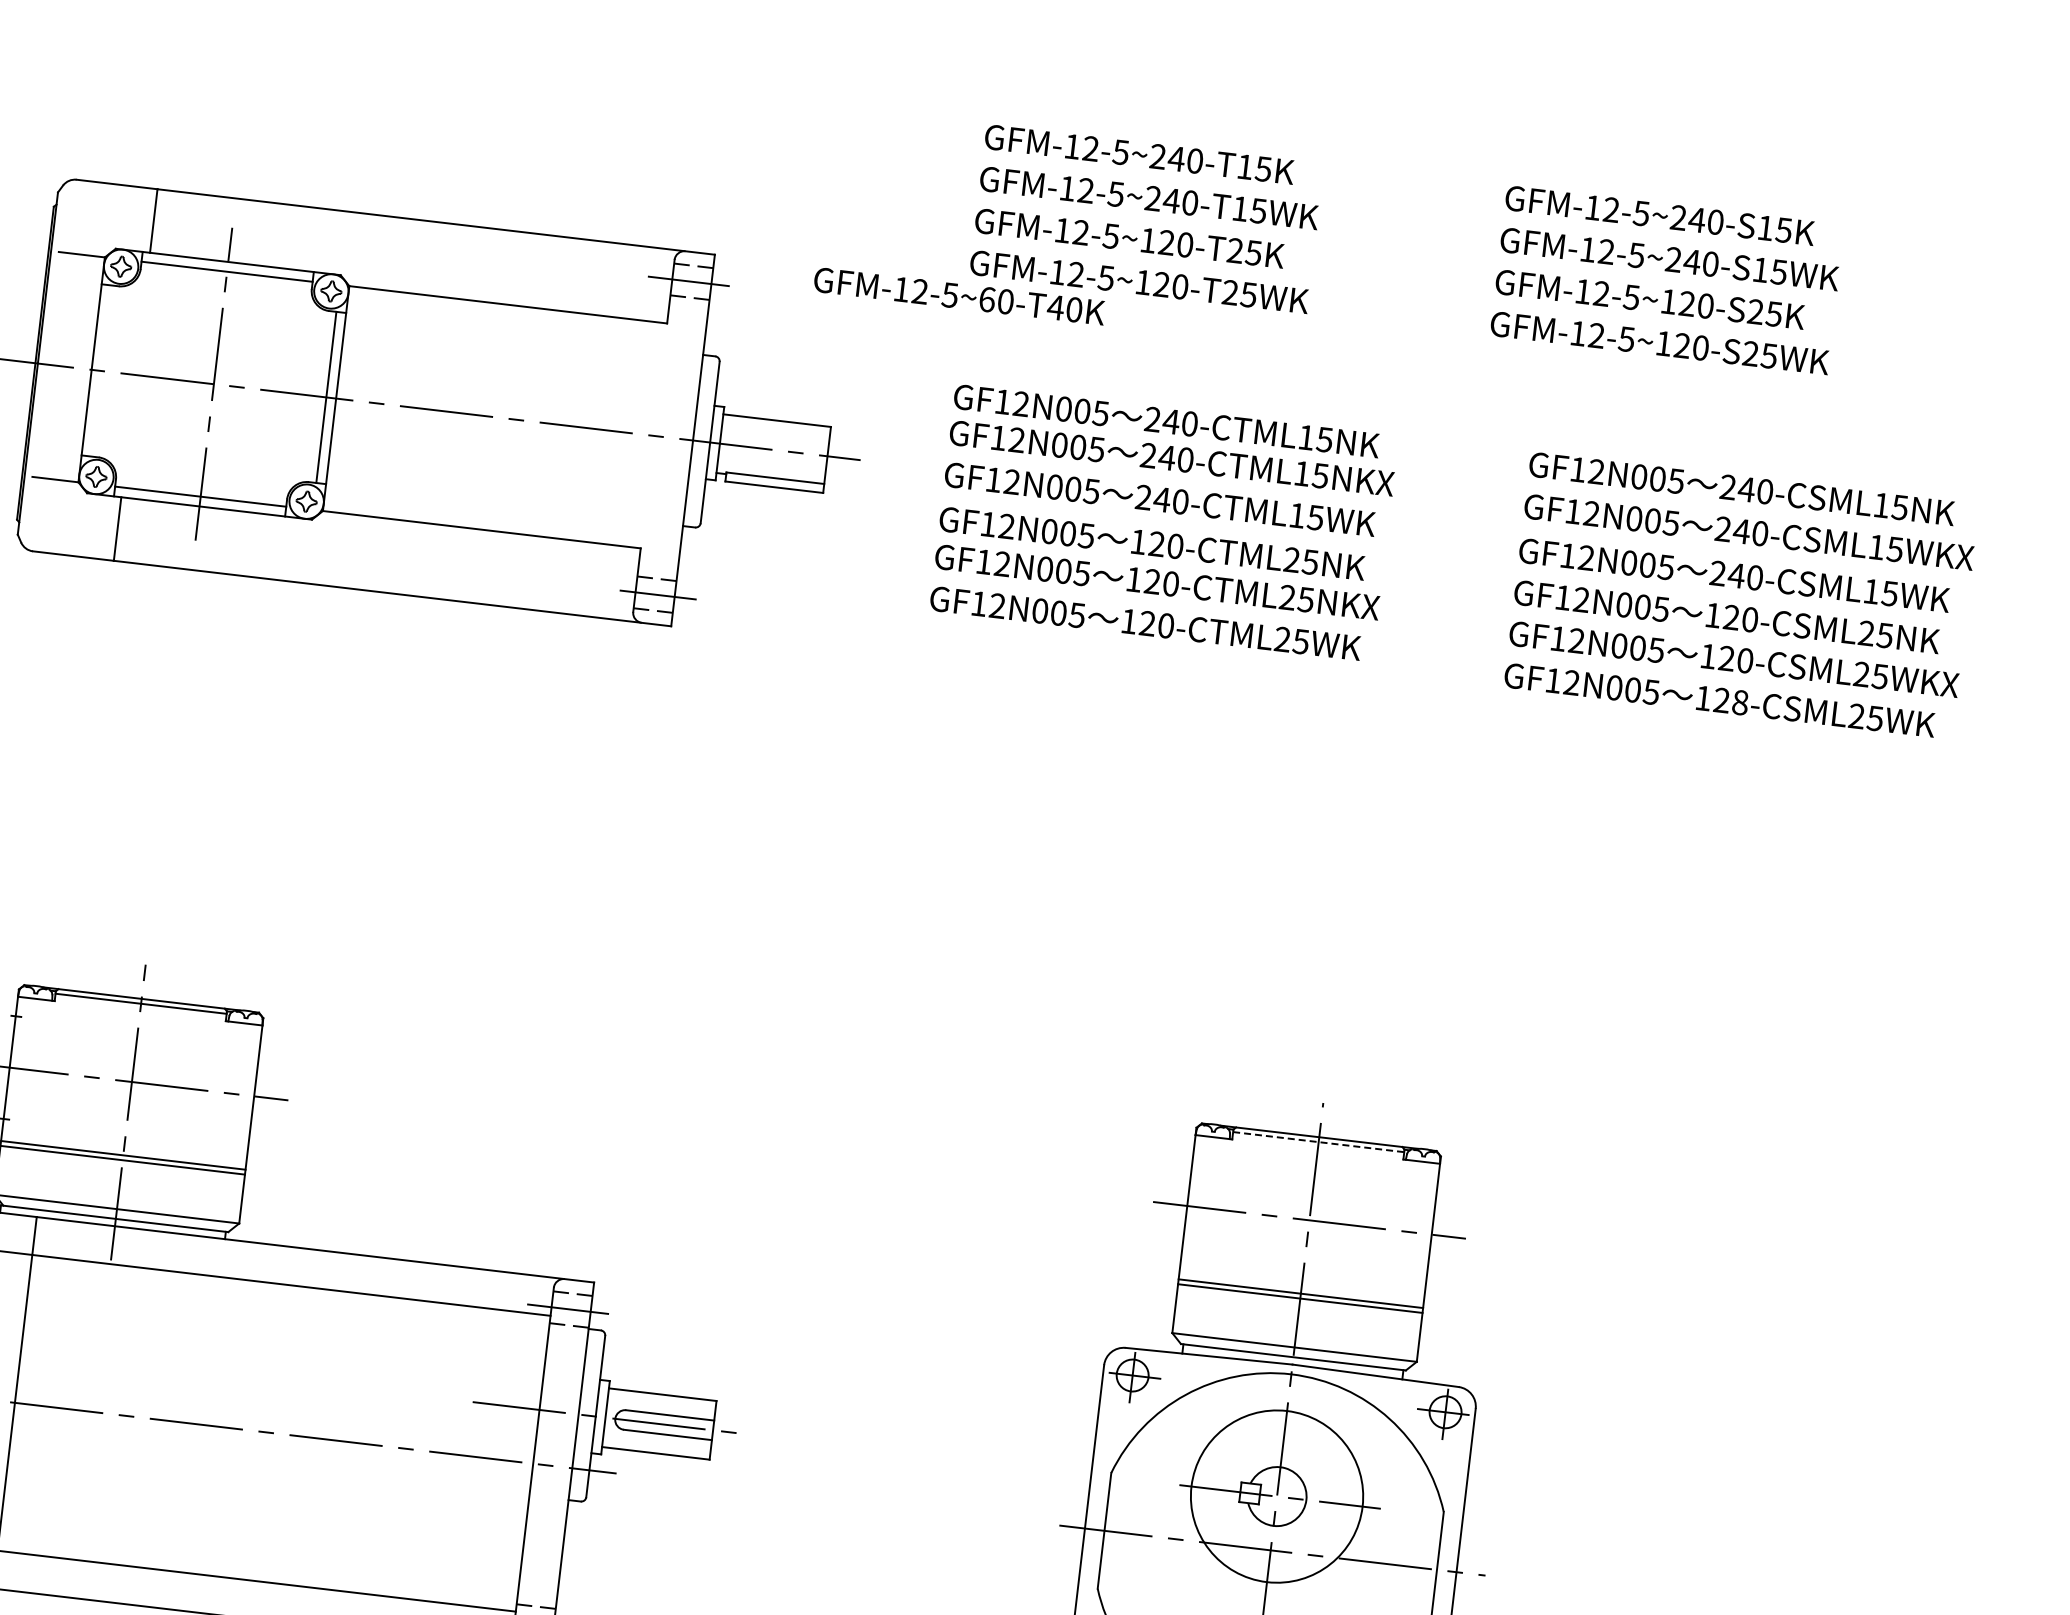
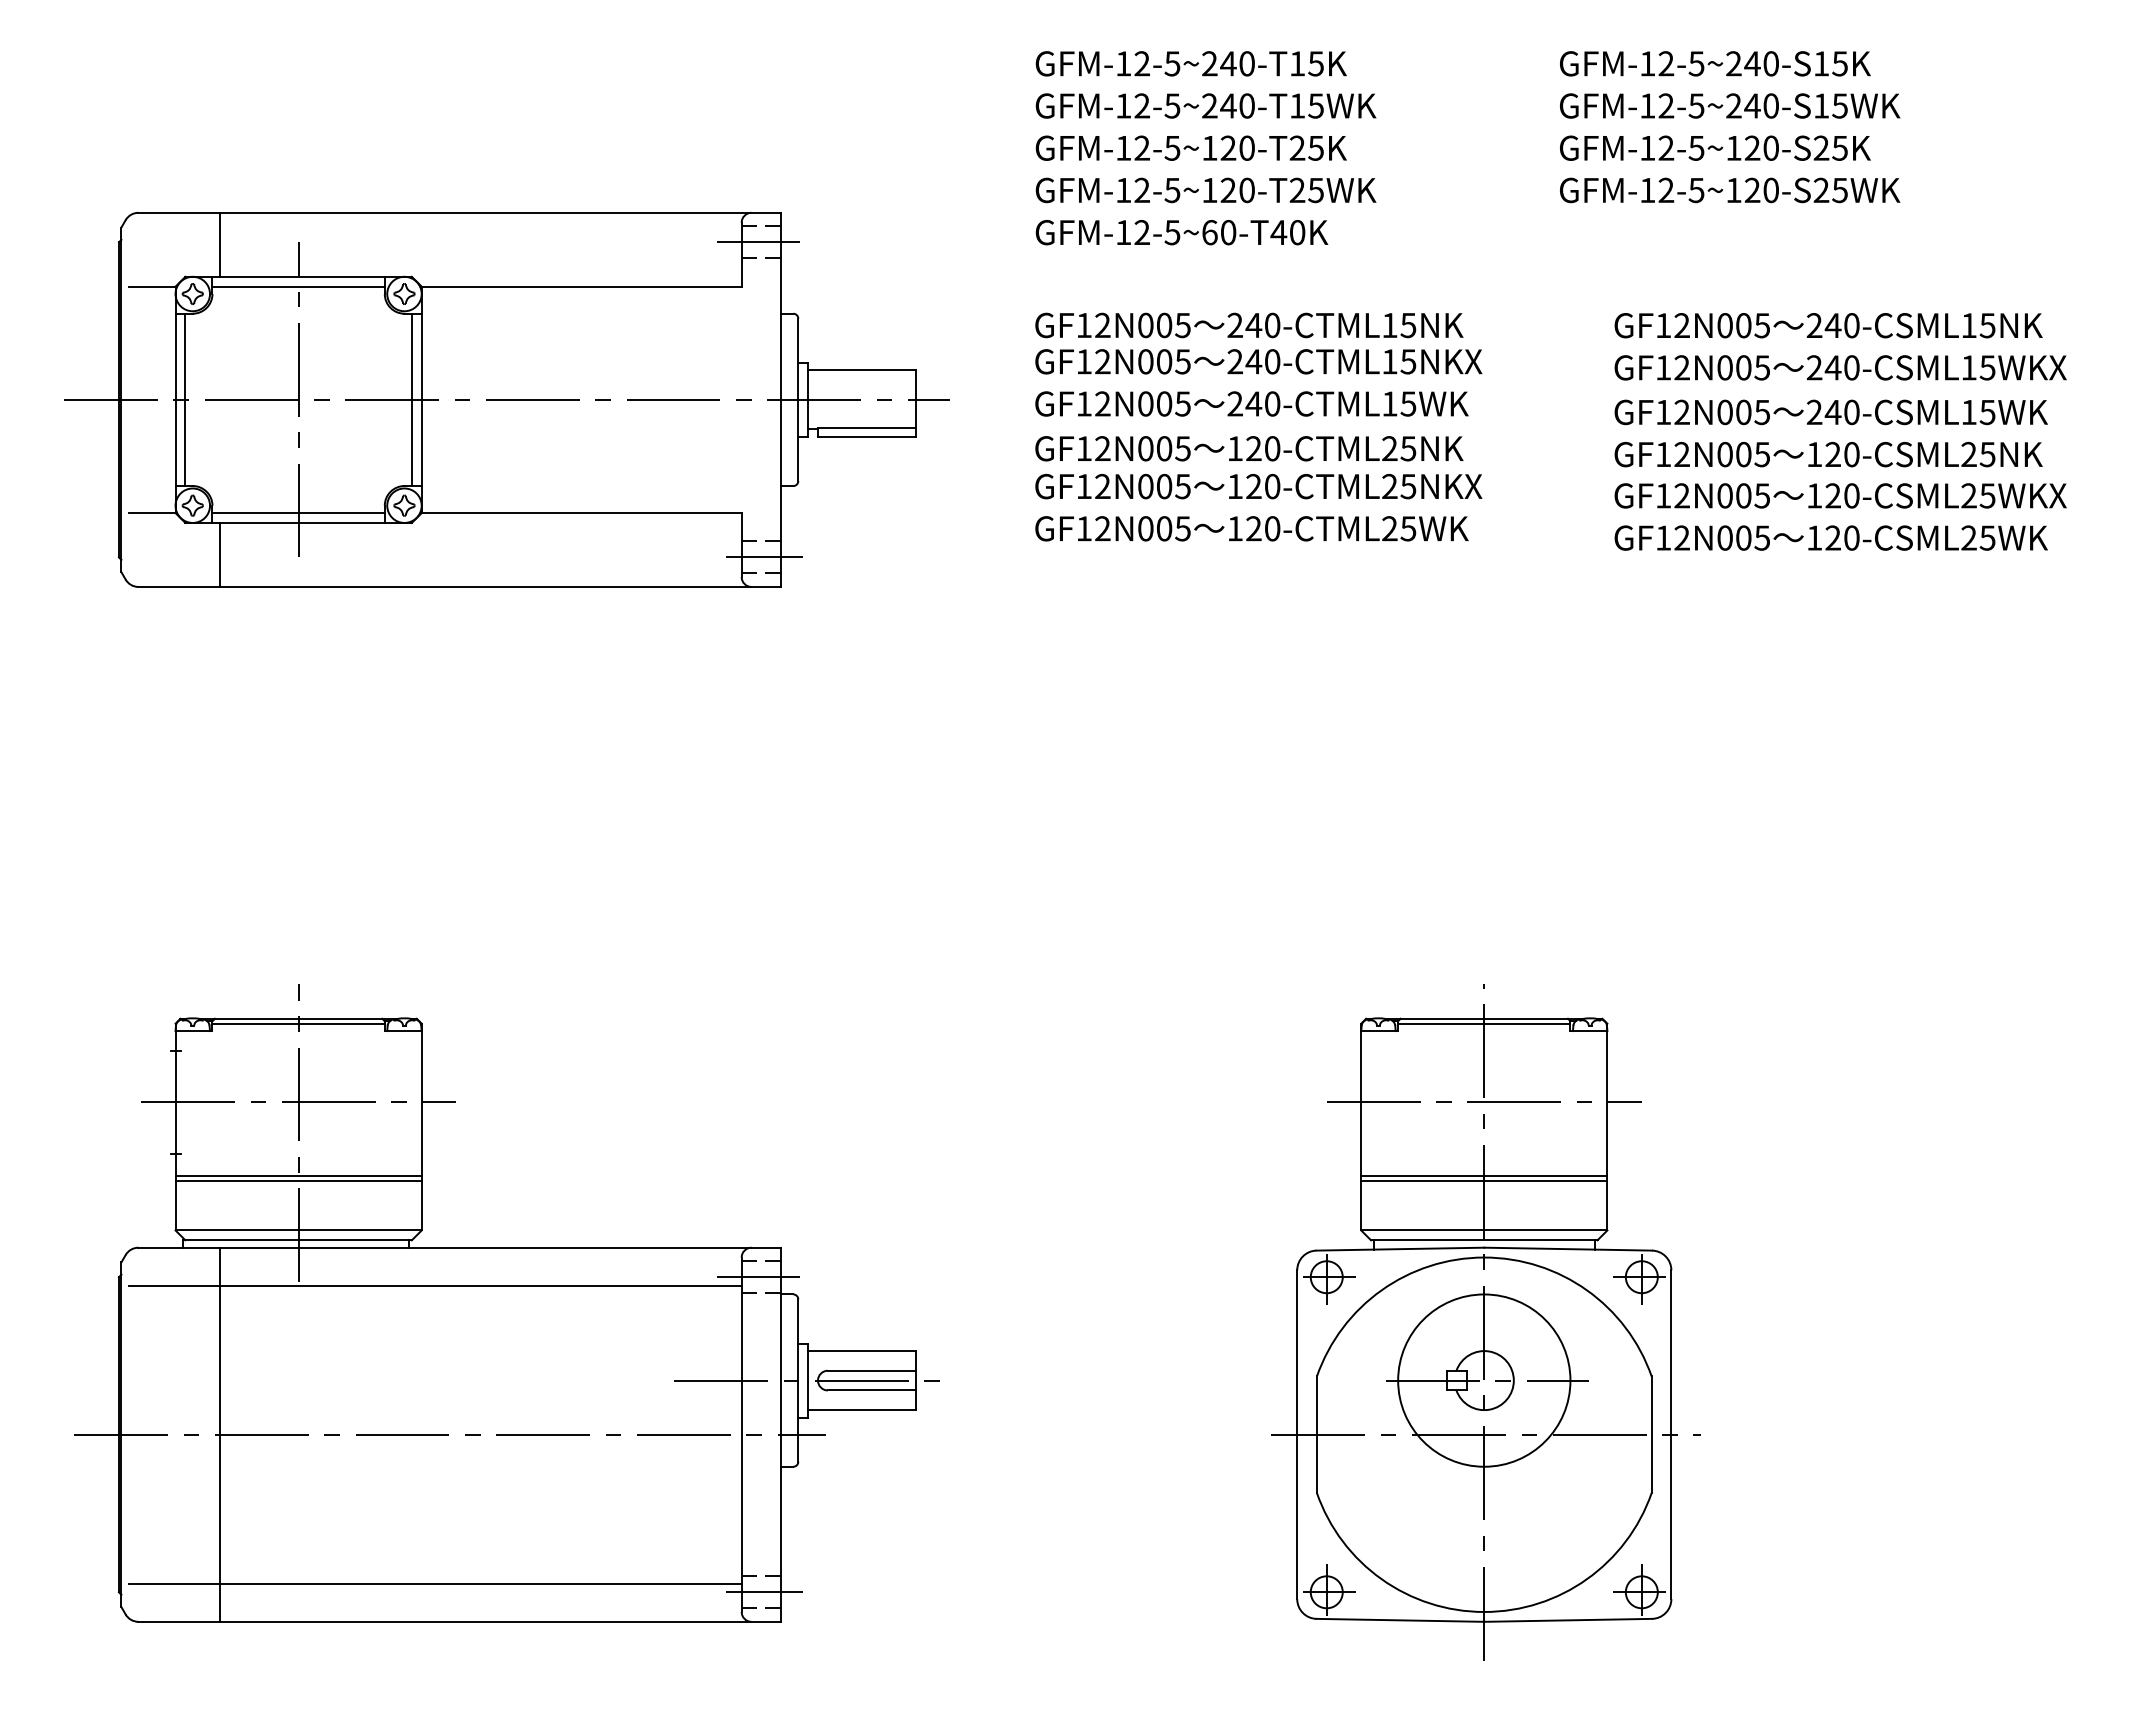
text: (959, 296) -> (1181, 232), moved
line: (101, 370) -> (185, 399), added
text: (1739, 703) -> (1851, 538), 128-CSML25WK -> 120-CSML25WK
line: (1318, 1141) -> (1484, 1023), dashed -> solid

